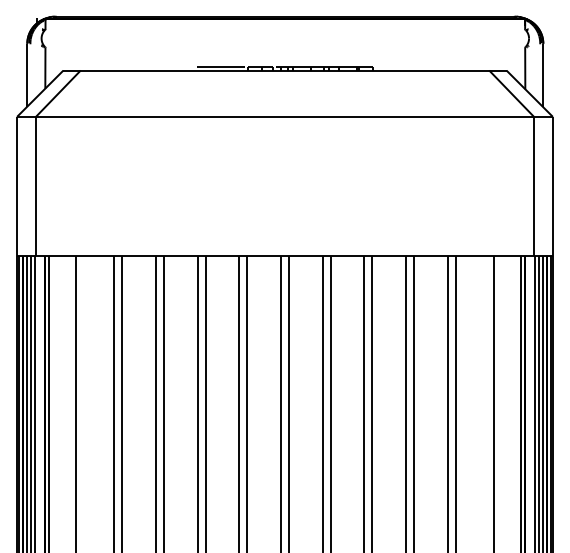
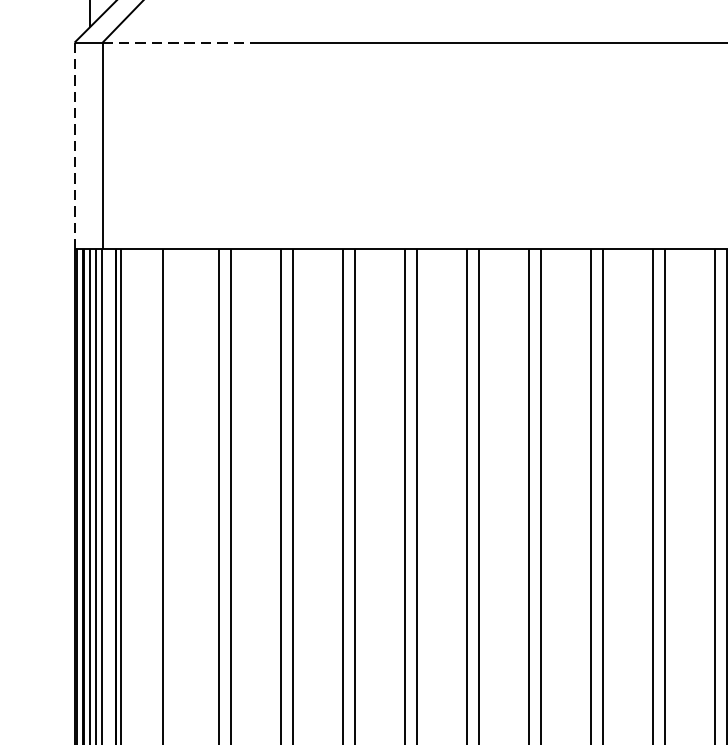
line: (88, 116) -> (180, 42), solid -> dashed
line: (17, 185) -> (75, 144), solid -> dashed

